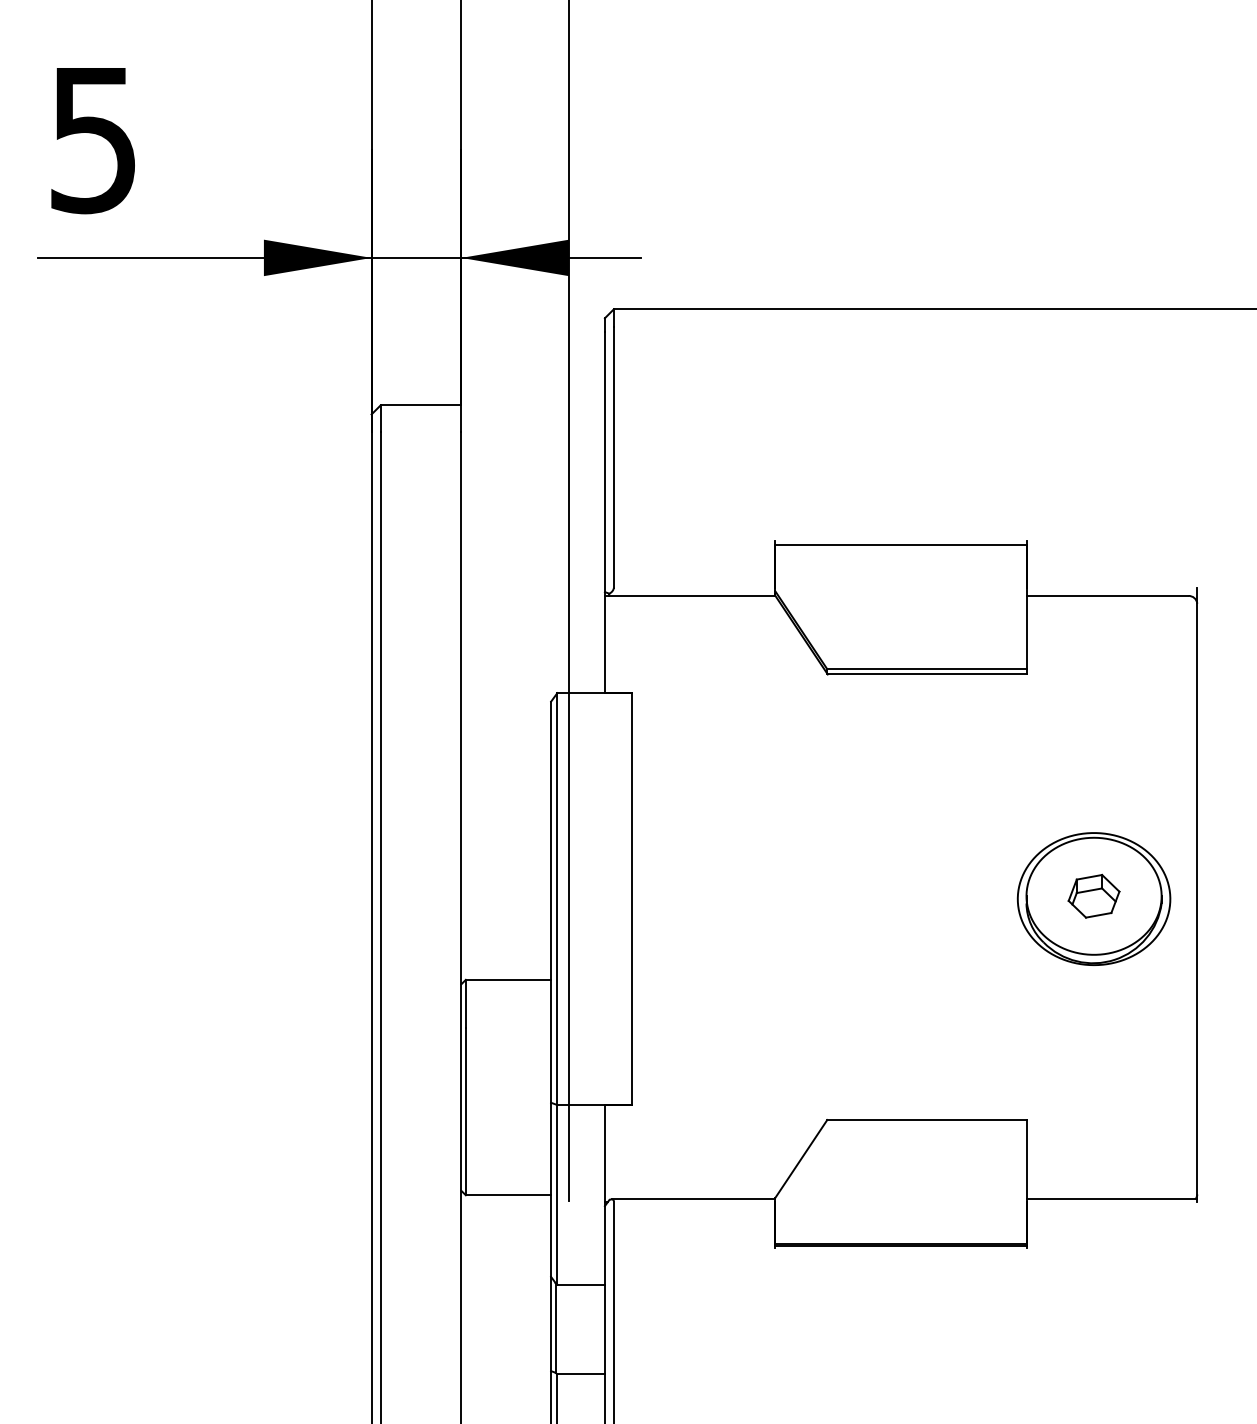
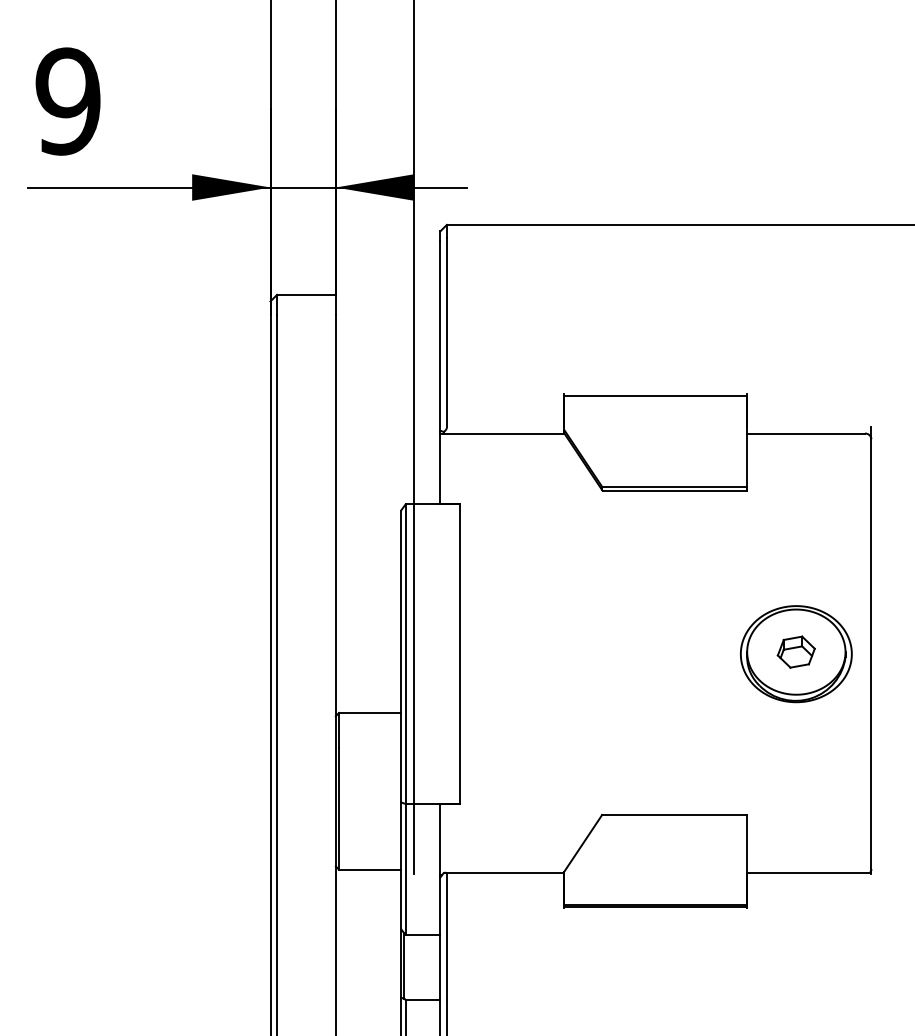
text: (93, 139) -> (68, 101), 5 -> 9

